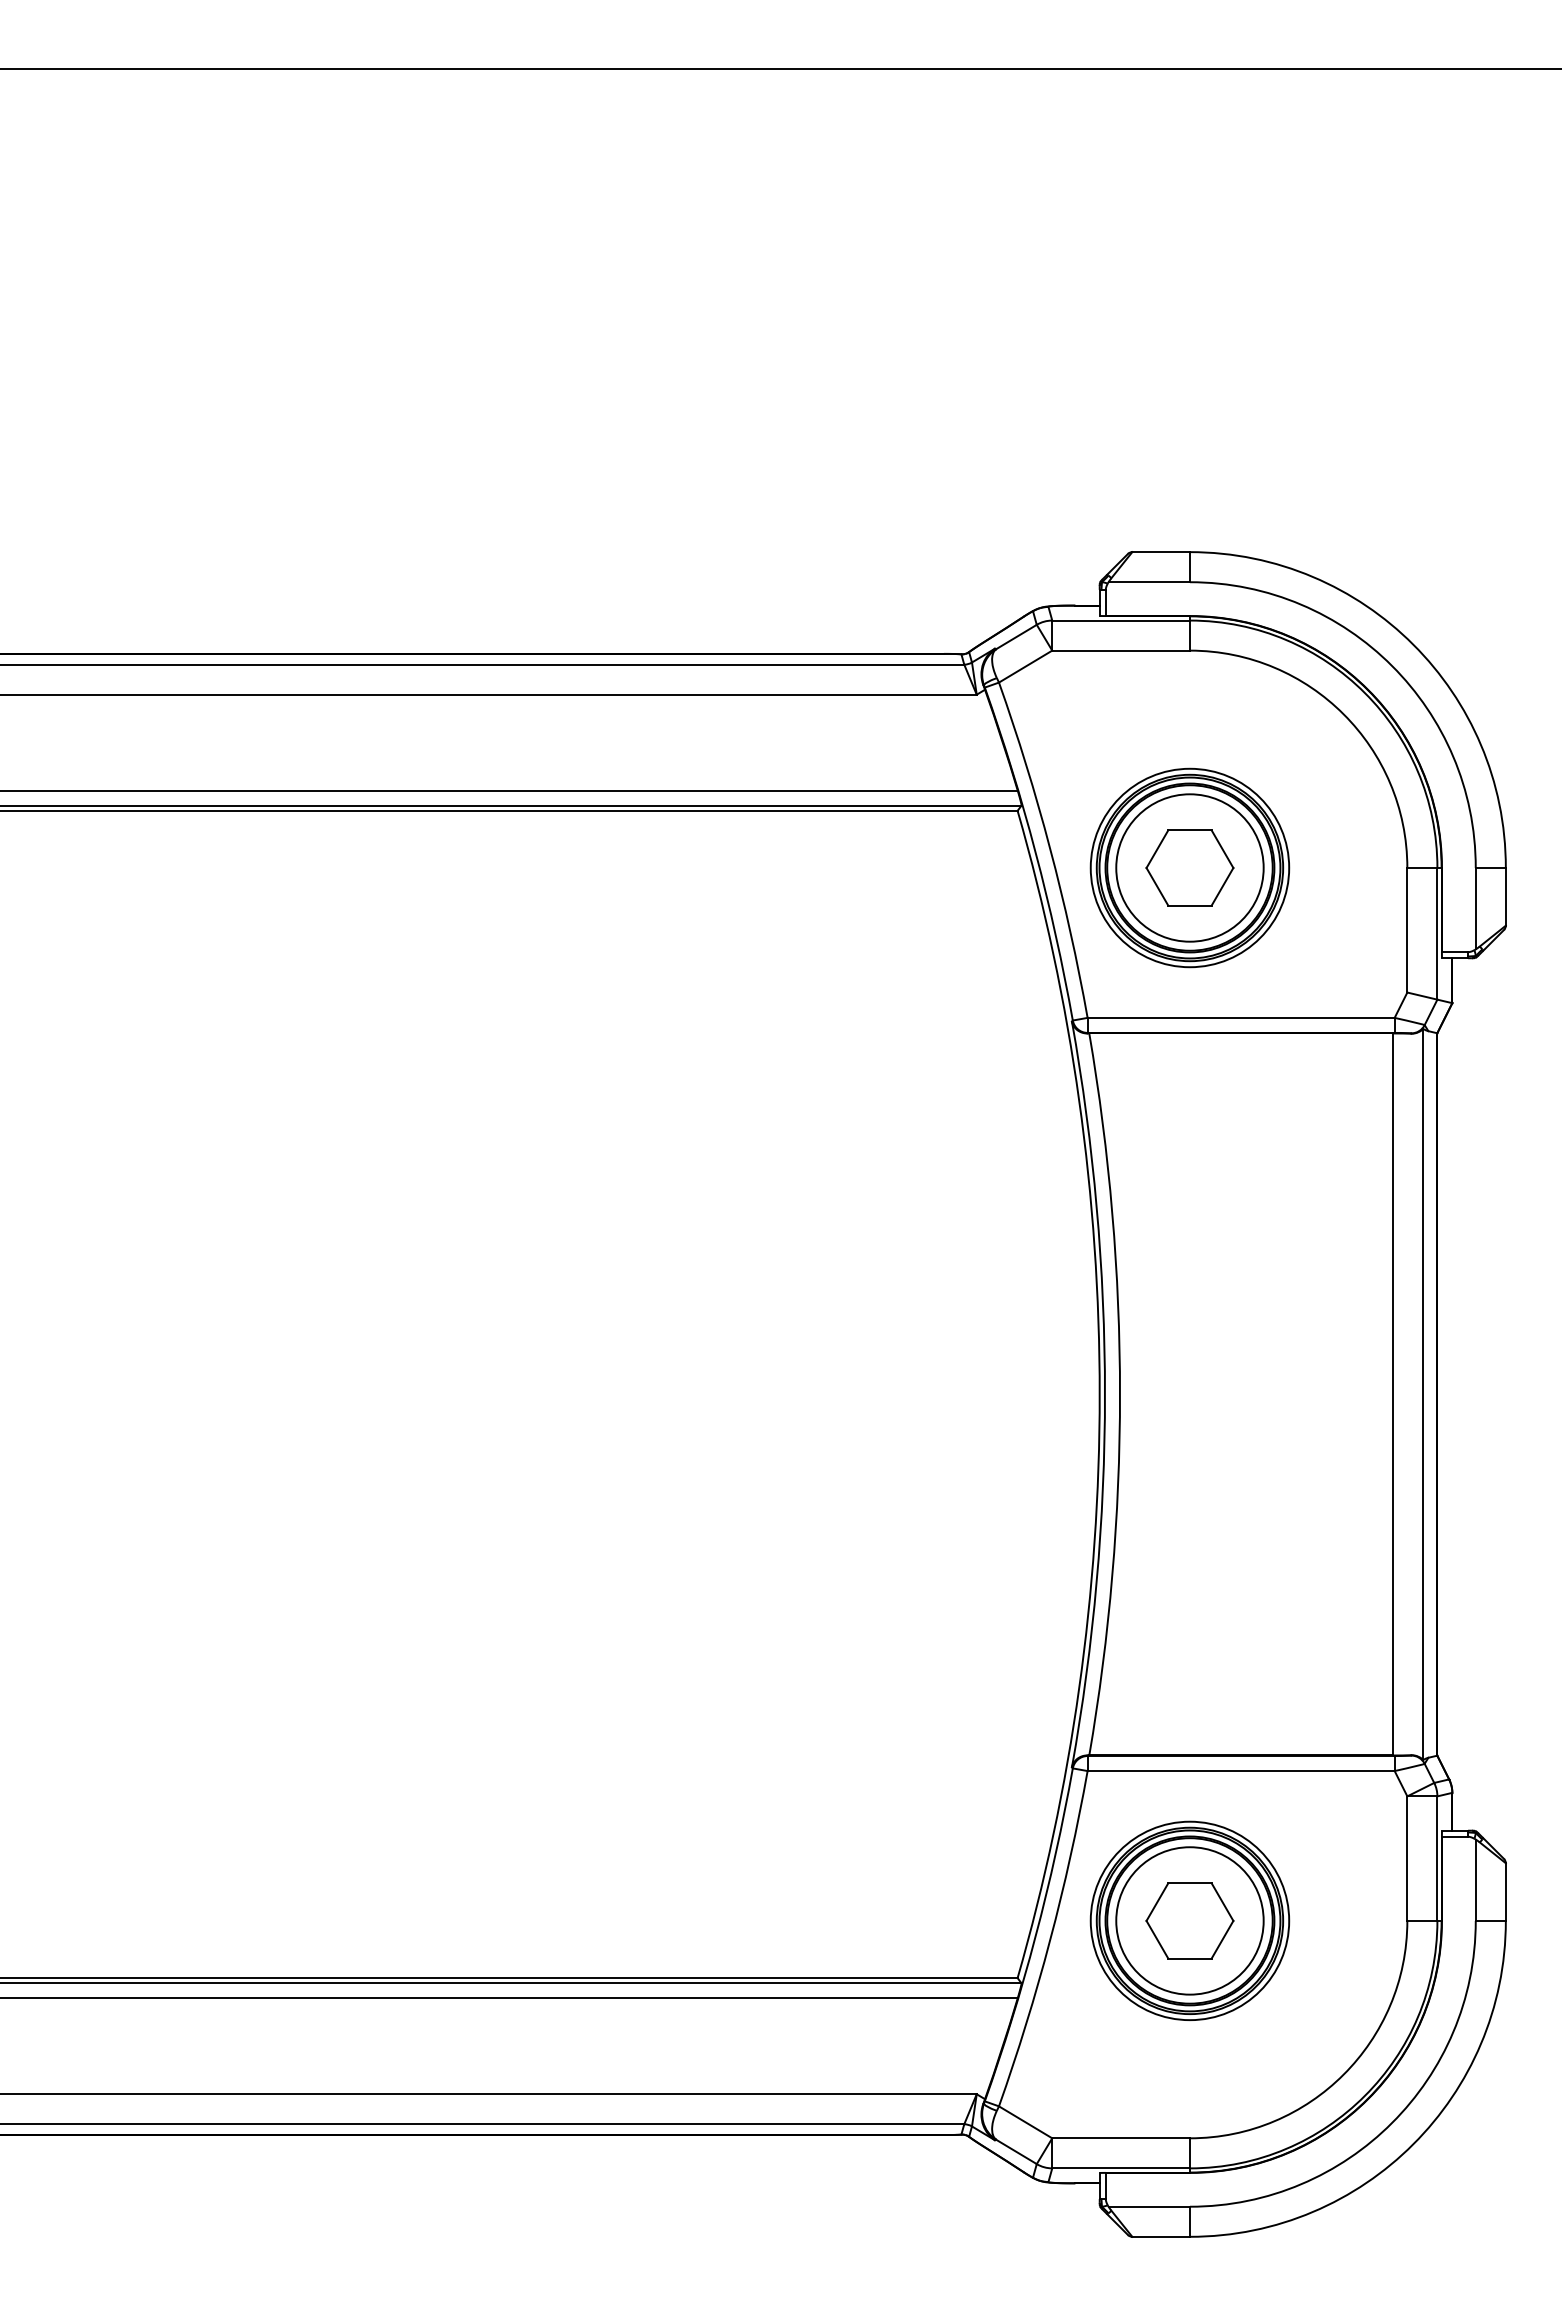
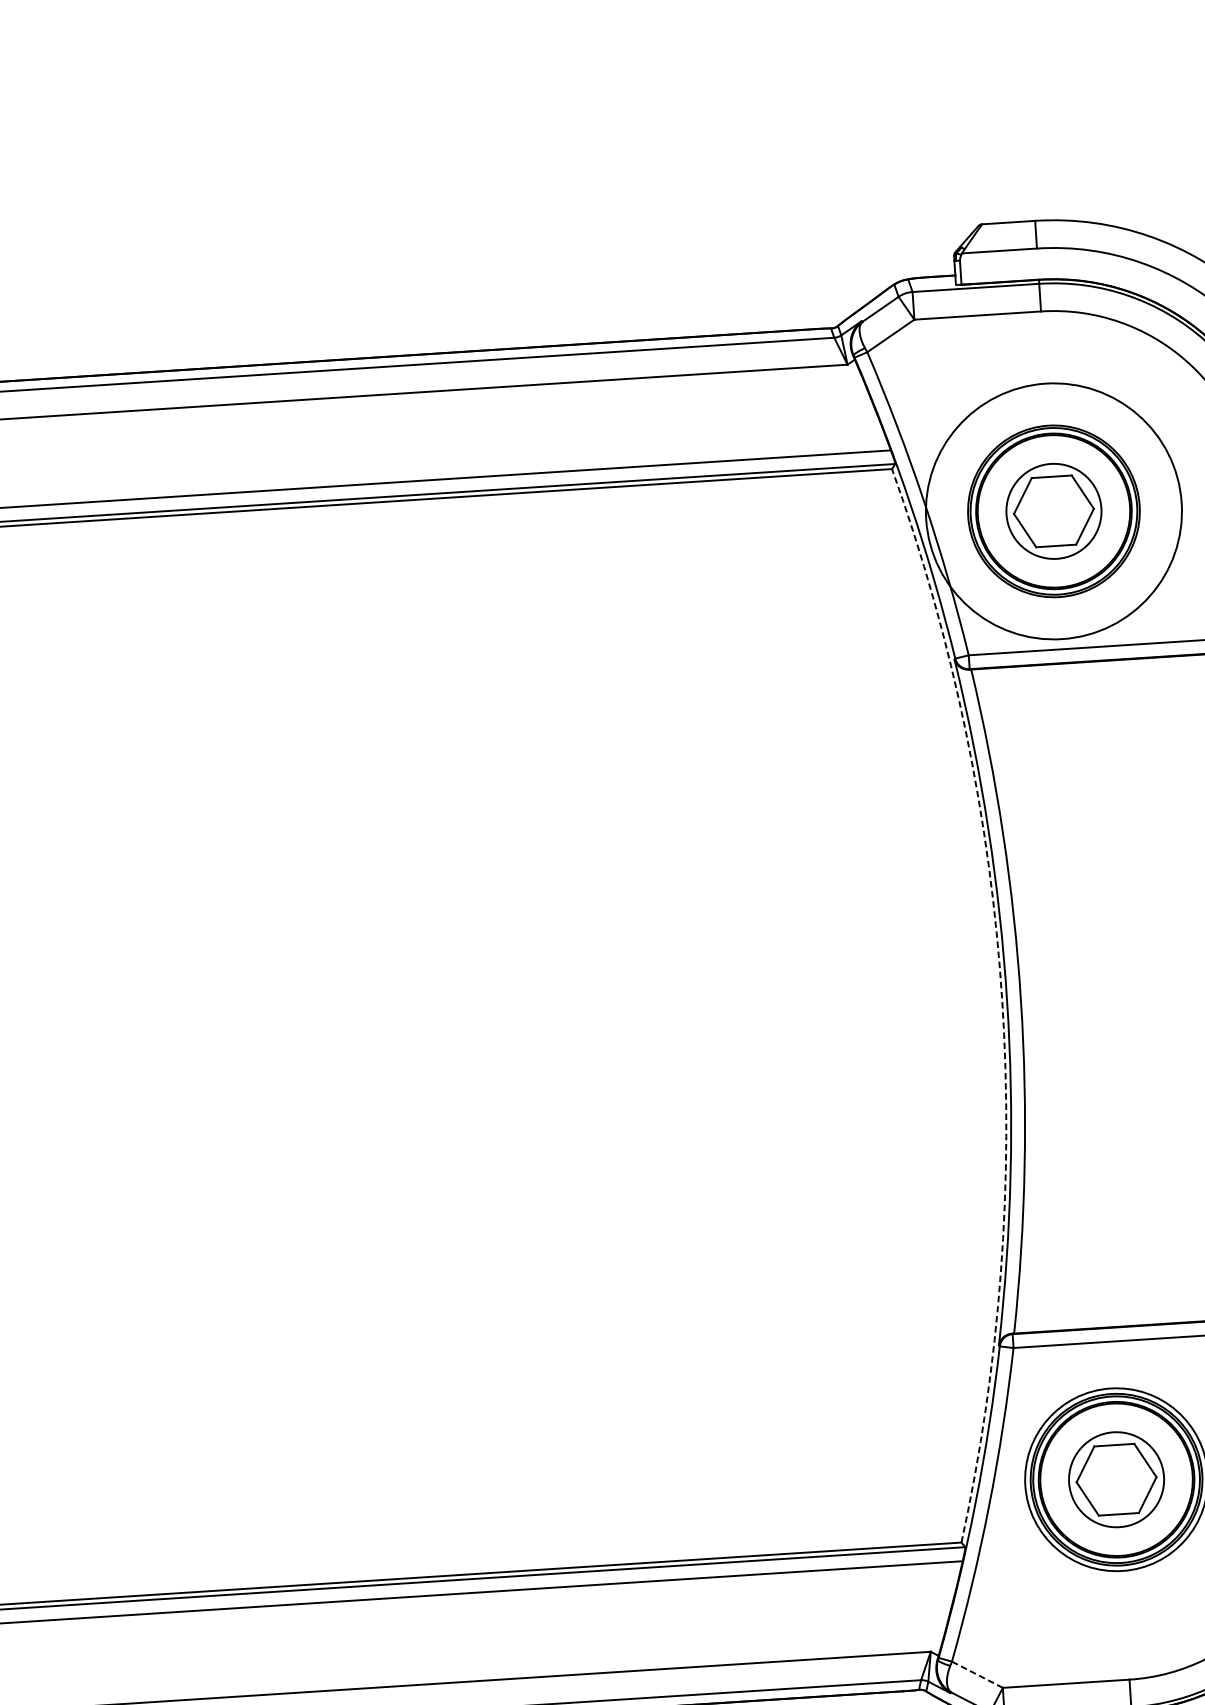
circle: (1189, 867) -> (1053, 510), size x0.7
circle: (1189, 867) -> (1053, 510), size x1.4
arc: (1099, 1394) -> (1002, 1000), solid -> dashed
circle: (1189, 1920) -> (1116, 1479), size x0.7
line: (1025, 2122) -> (977, 1674), solid -> dashed

